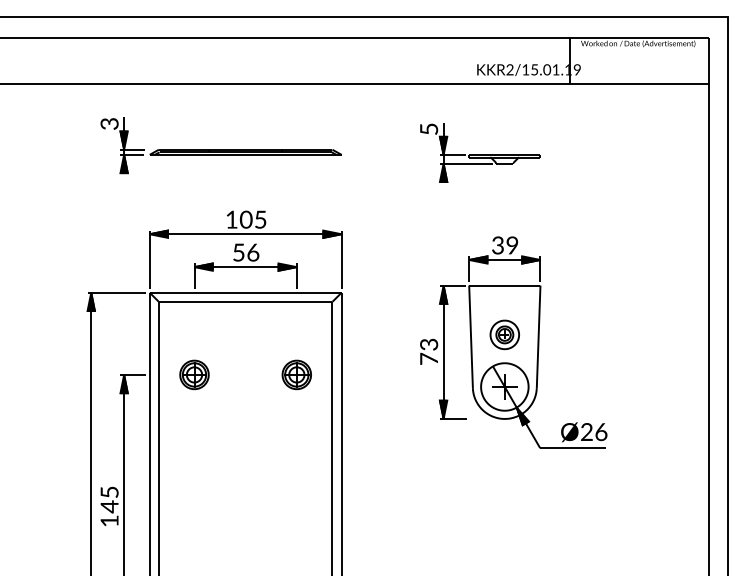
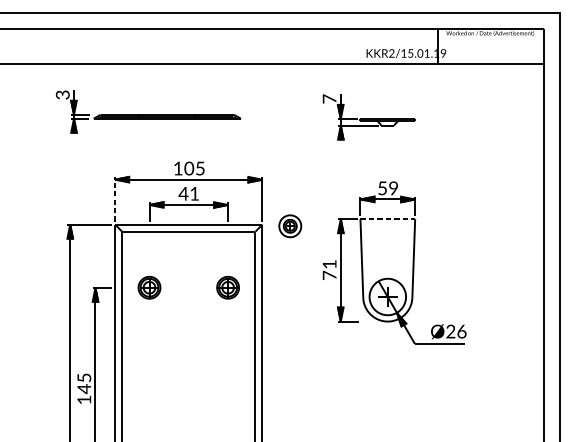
text: (429, 129) -> (329, 99), 5 -> 7
part: (220, 145) -> (147, 111), moved
text: (497, 245) -> (382, 188), 39 -> 59
text: (245, 252) -> (188, 193), 56 -> 41
line: (149, 259) -> (114, 199), solid -> dashed
line: (504, 285) -> (387, 219), solid -> dashed
part: (504, 334) -> (290, 225), moved
text: (429, 344) -> (329, 264), 73 -> 71

